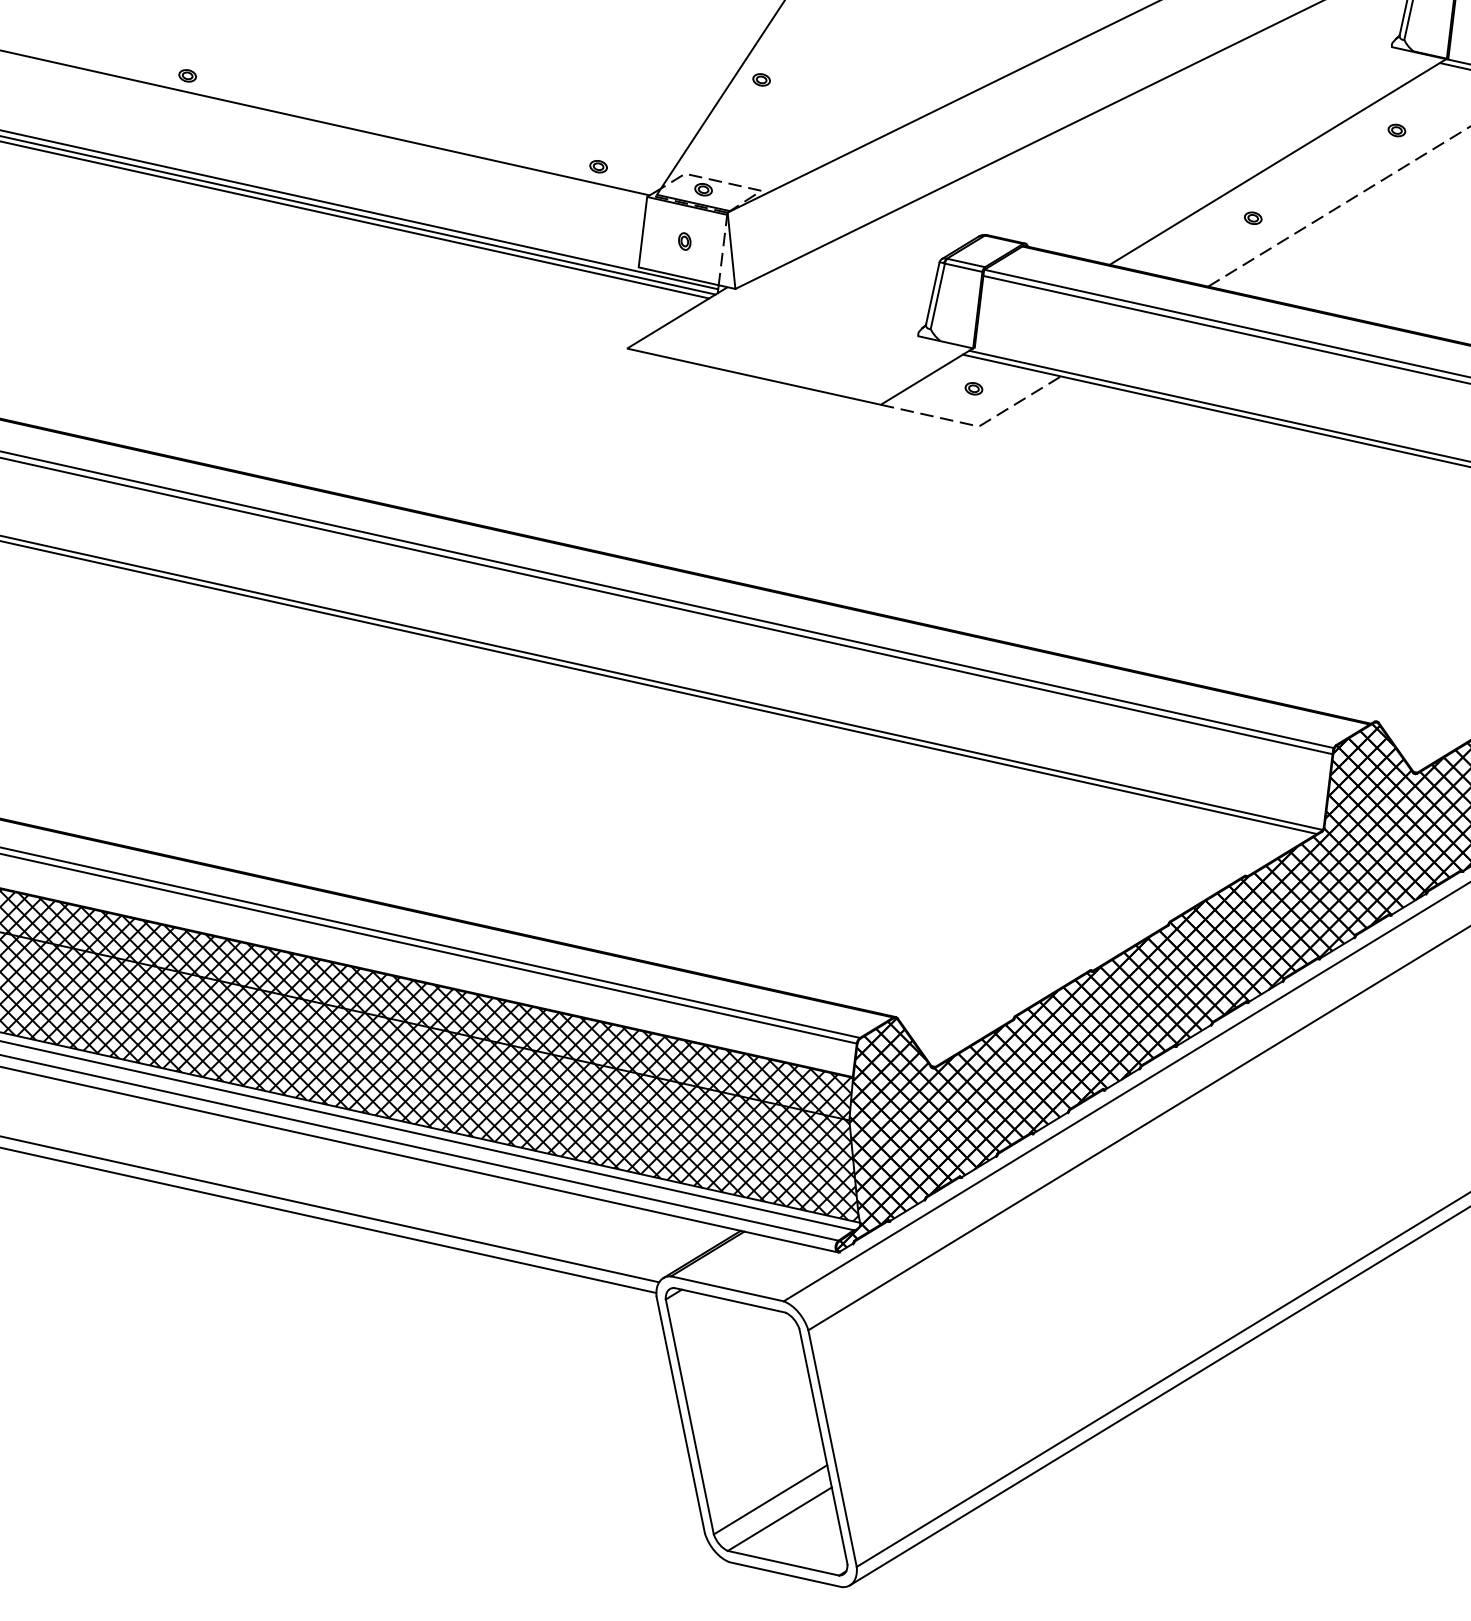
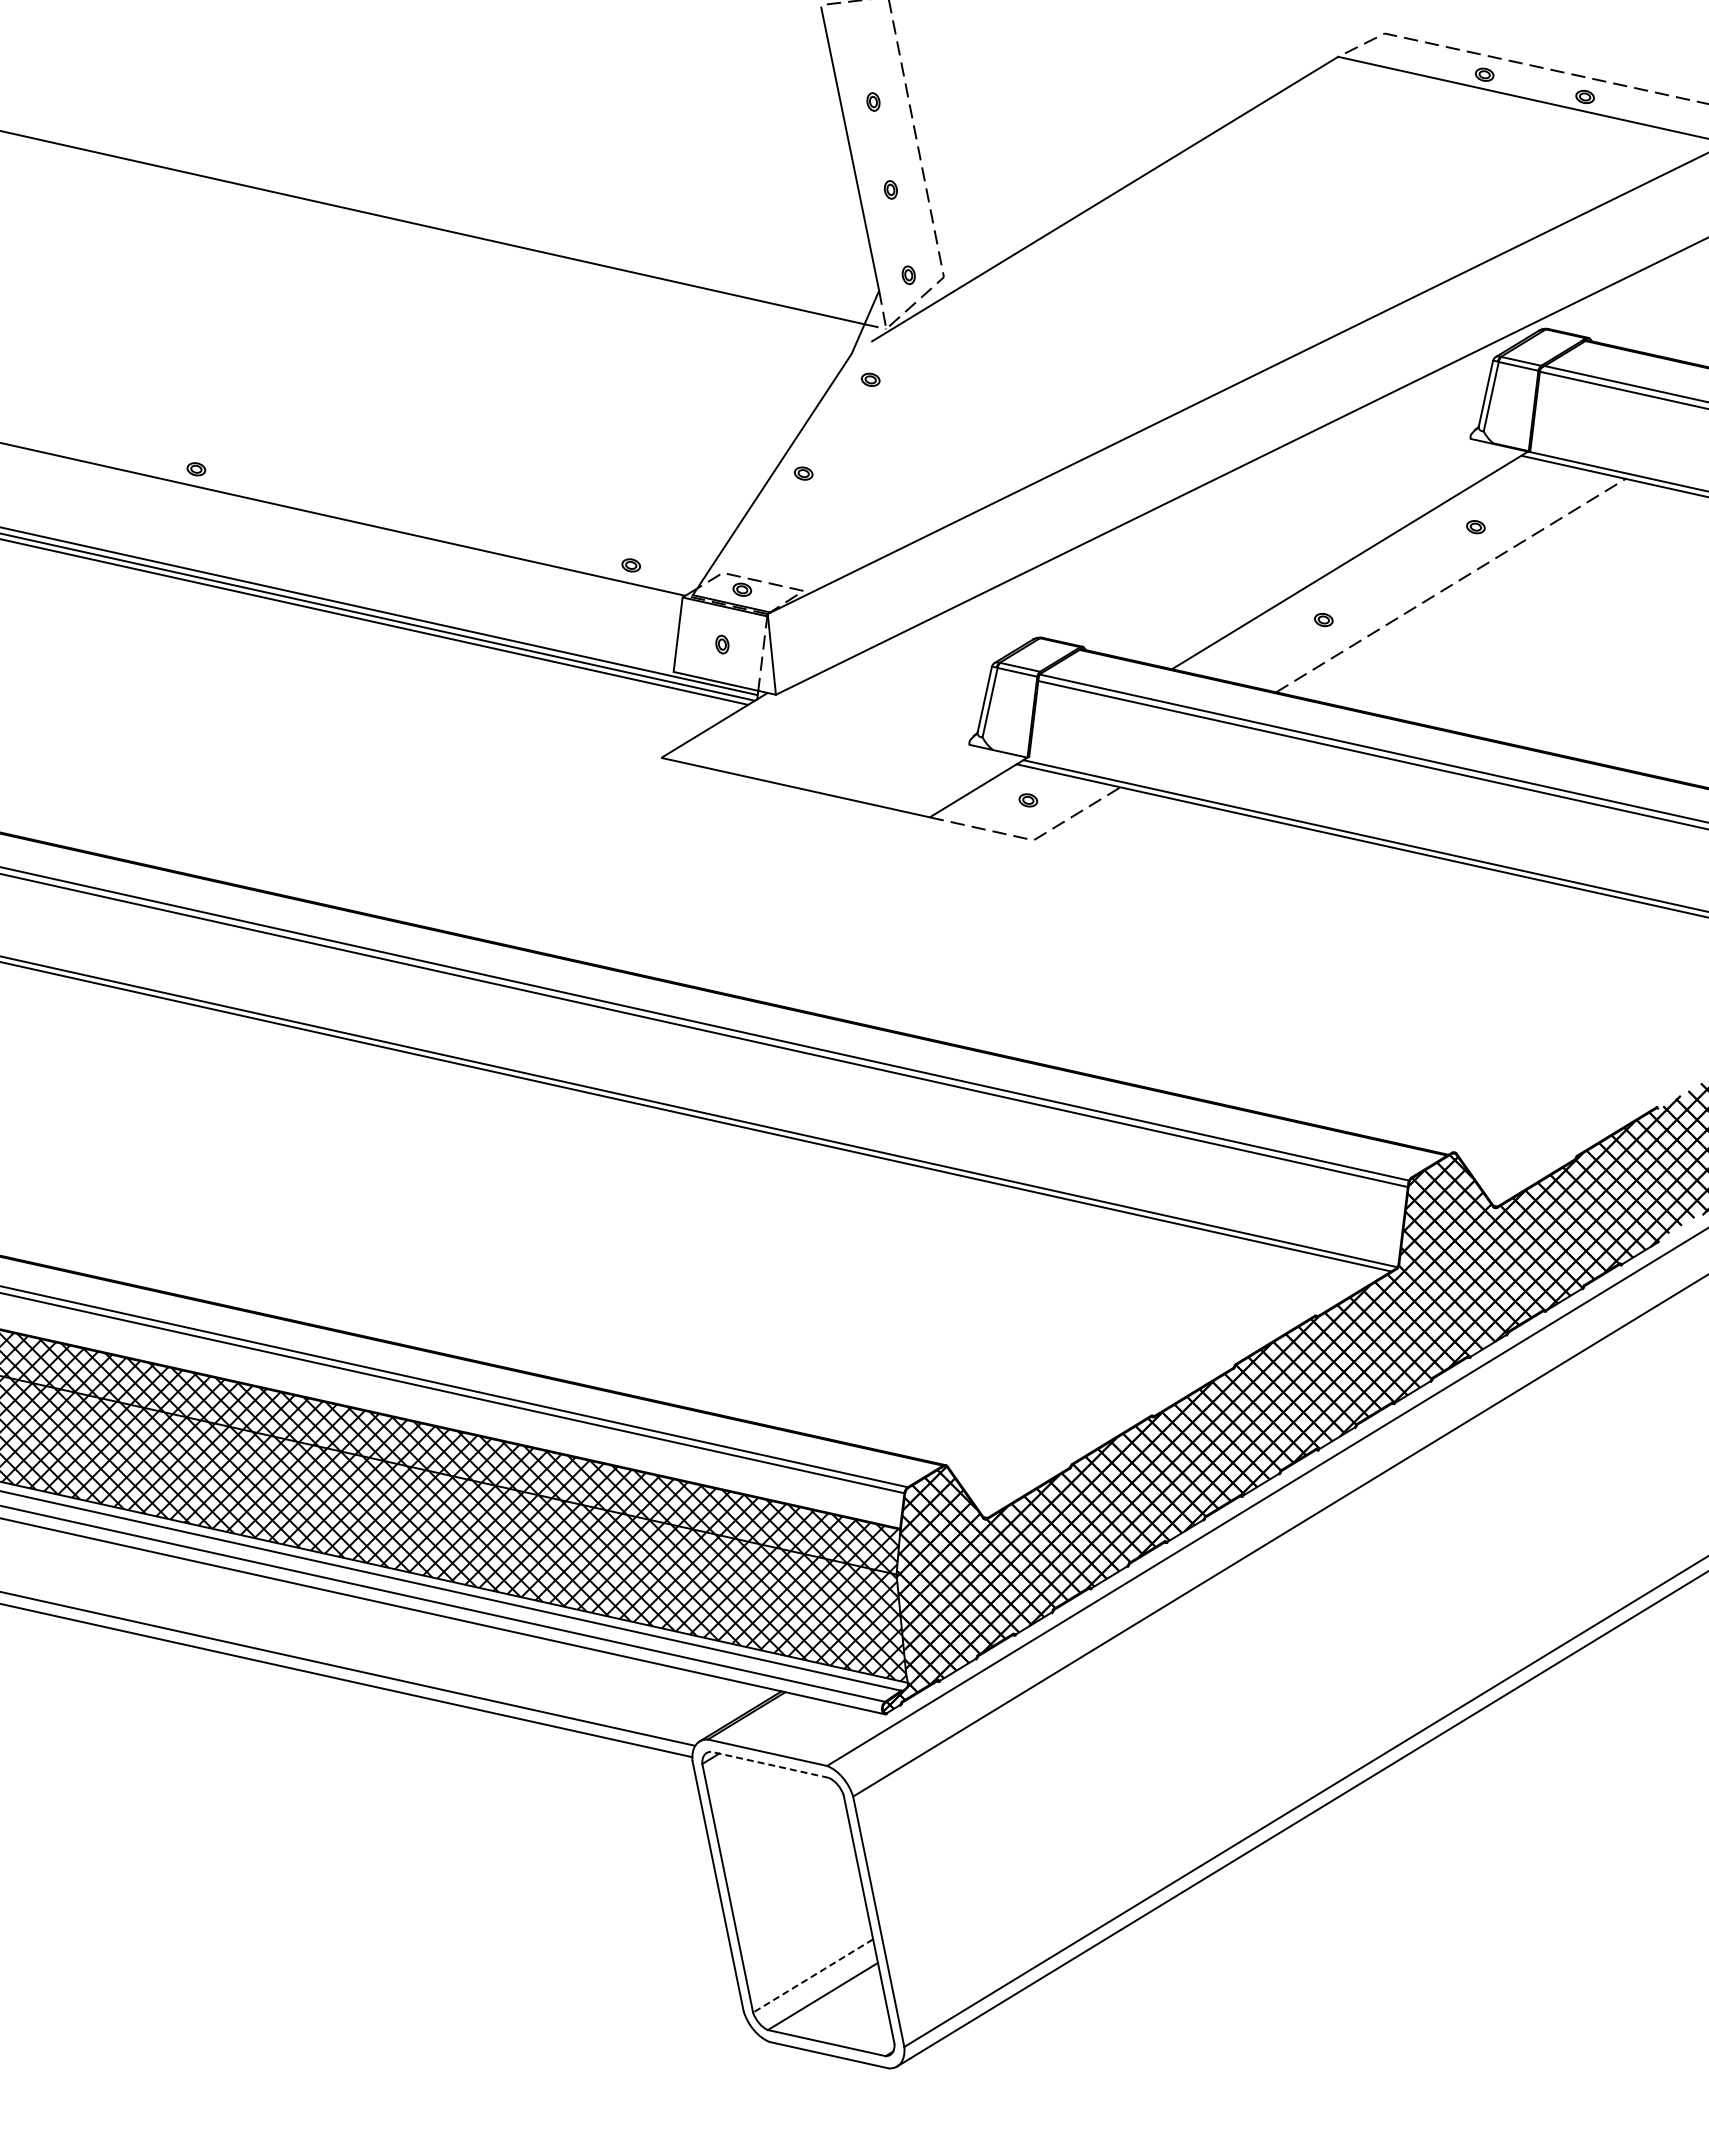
line: (729, 1299) -> (769, 1764), solid -> dashed
line: (769, 1500) -> (812, 1976), solid -> dashed

